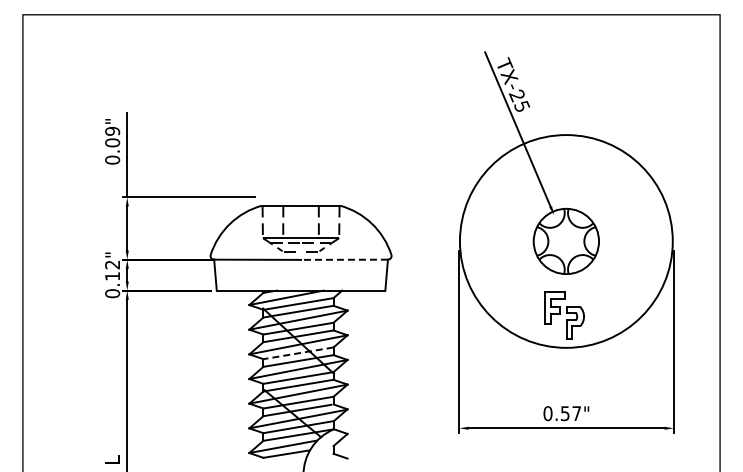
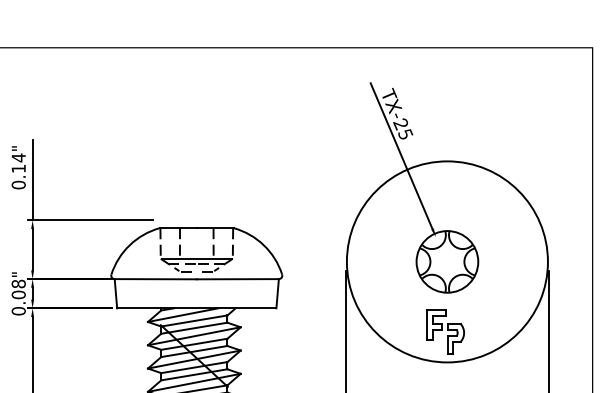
text: (112, 136) -> (18, 162), 0.09" -> 0.14"
line: (344, 259) -> (237, 278), dashed -> solid
text: (112, 270) -> (18, 289), 0.12" -> 0.08"
line: (298, 353) -> (194, 367), dashed -> solid

